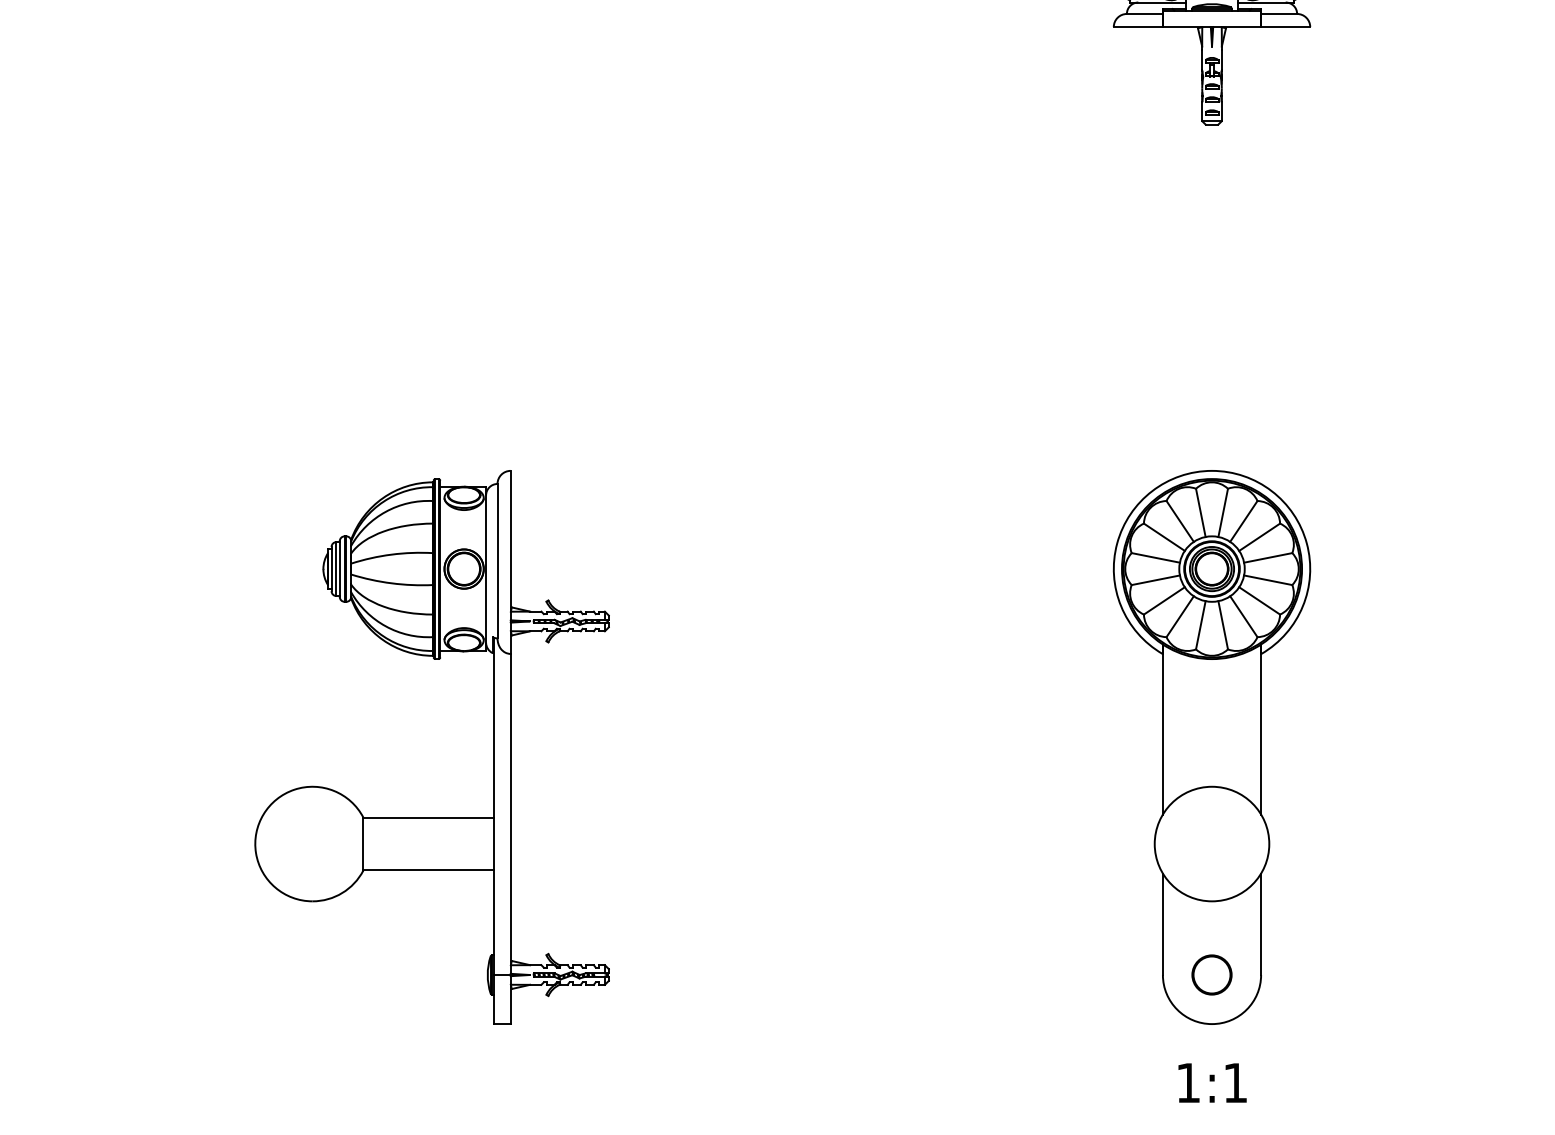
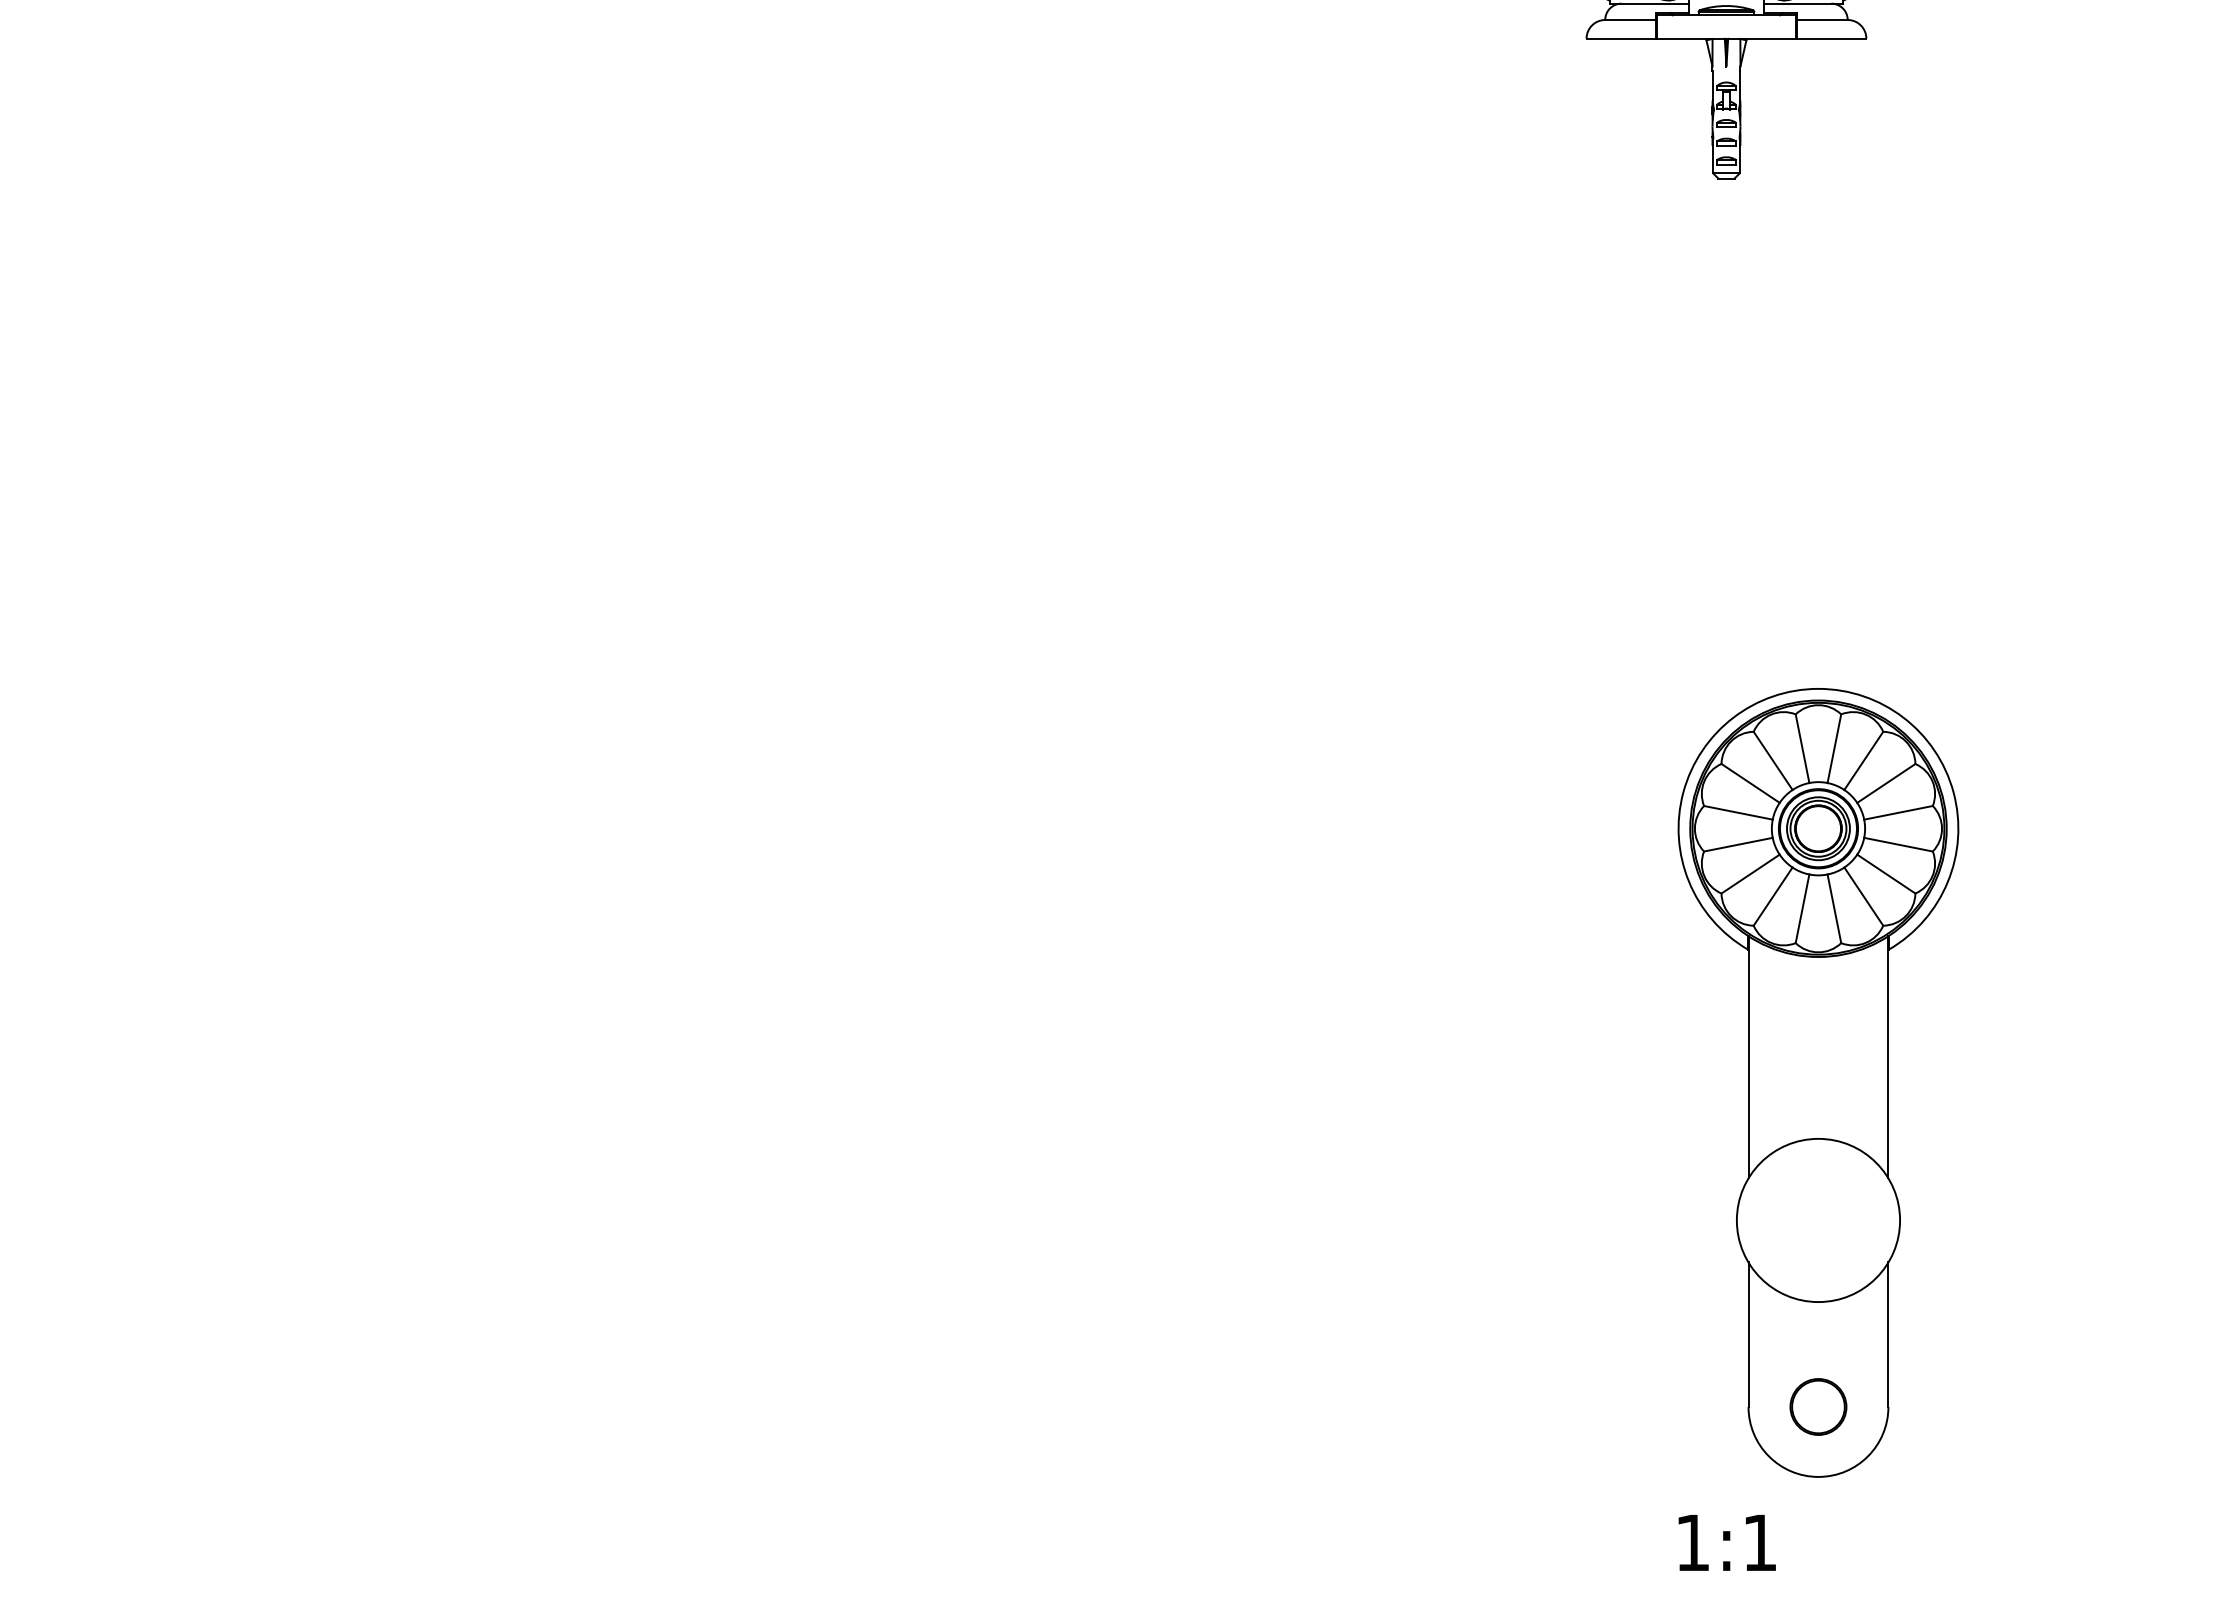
part: (493, 747) -> (703, 1064), removed
part: (1212, 747) -> (1818, 1082), moved

